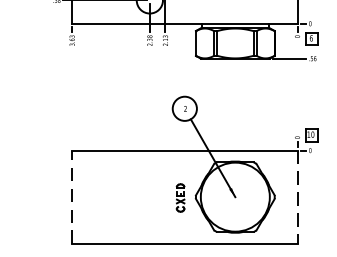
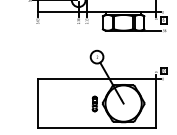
line: (71, 197) -> (37, 103), dashed -> solid
line: (297, 198) -> (156, 104), dashed -> solid

